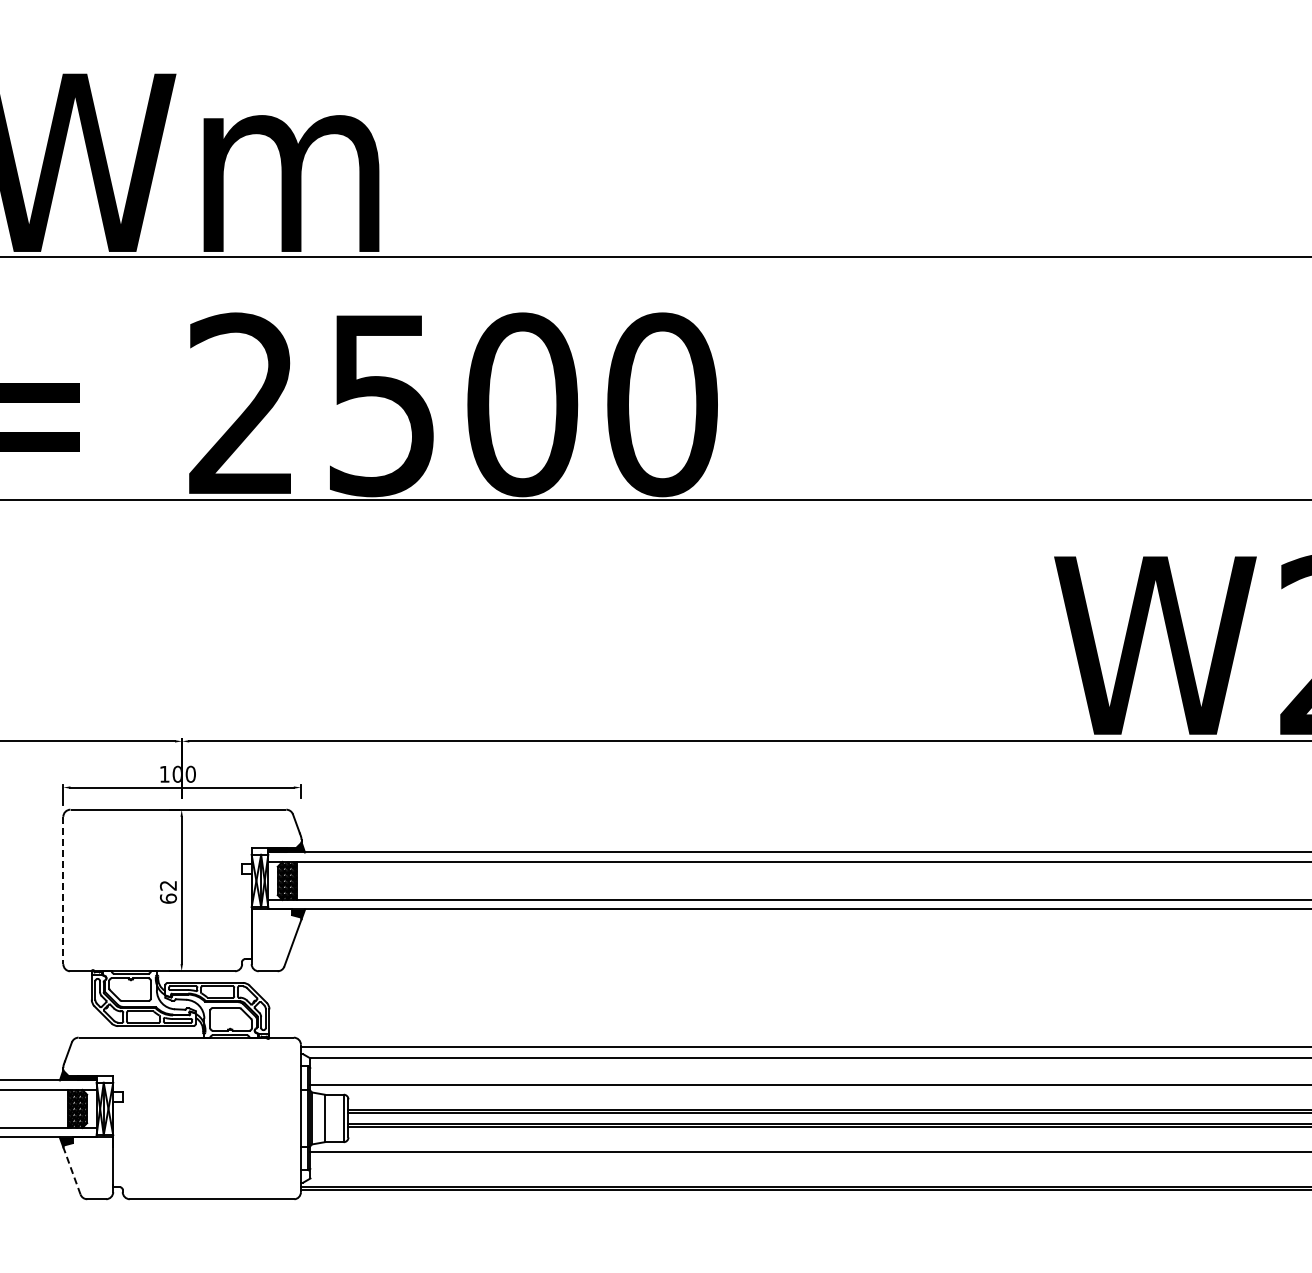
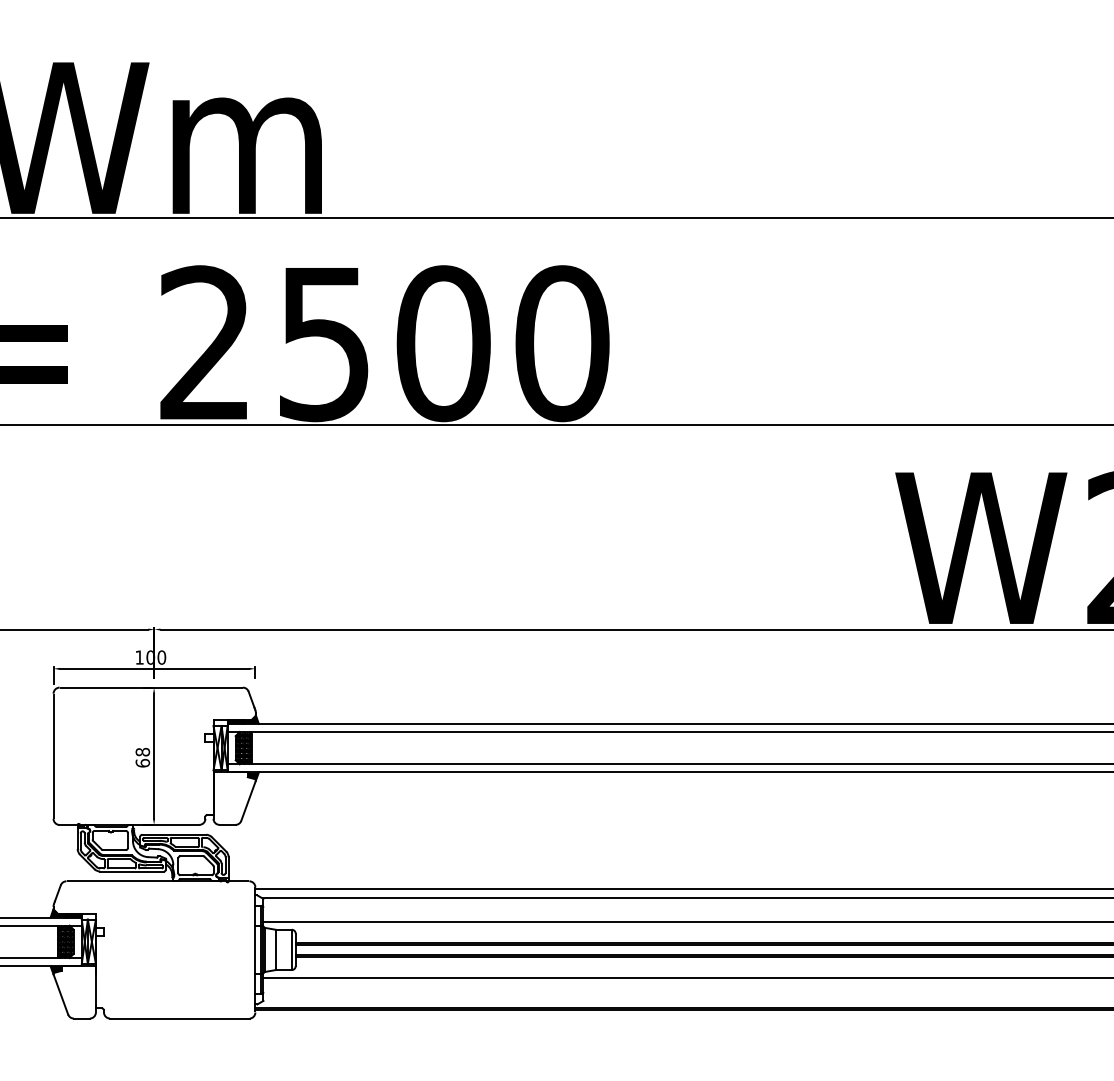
text: (168, 885) -> (142, 752), 62 -> 68
line: (63, 890) -> (53, 756), dashed -> solid
line: (71, 1170) -> (60, 994), dashed -> solid

